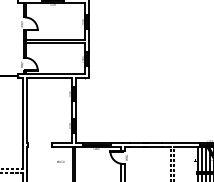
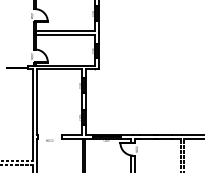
text: (60, 161) -> (49, 140), moved

